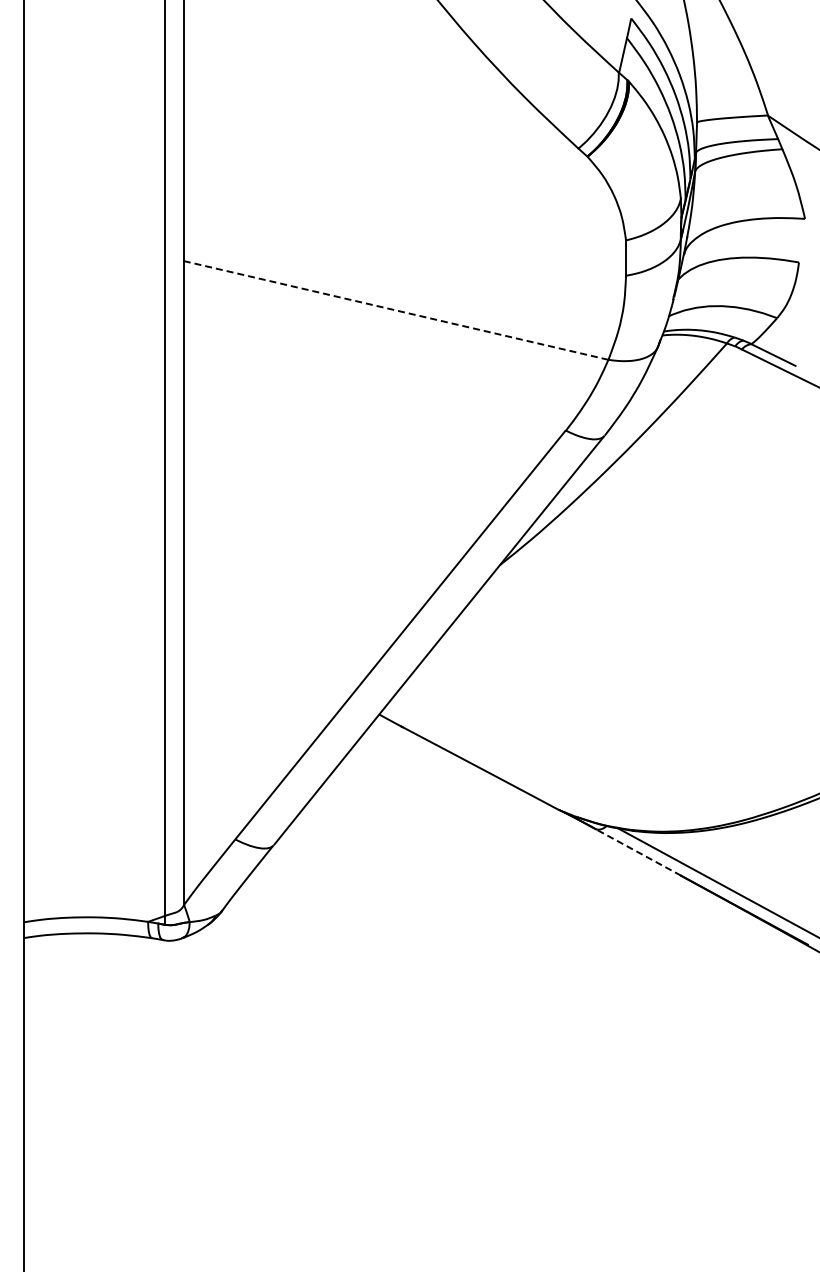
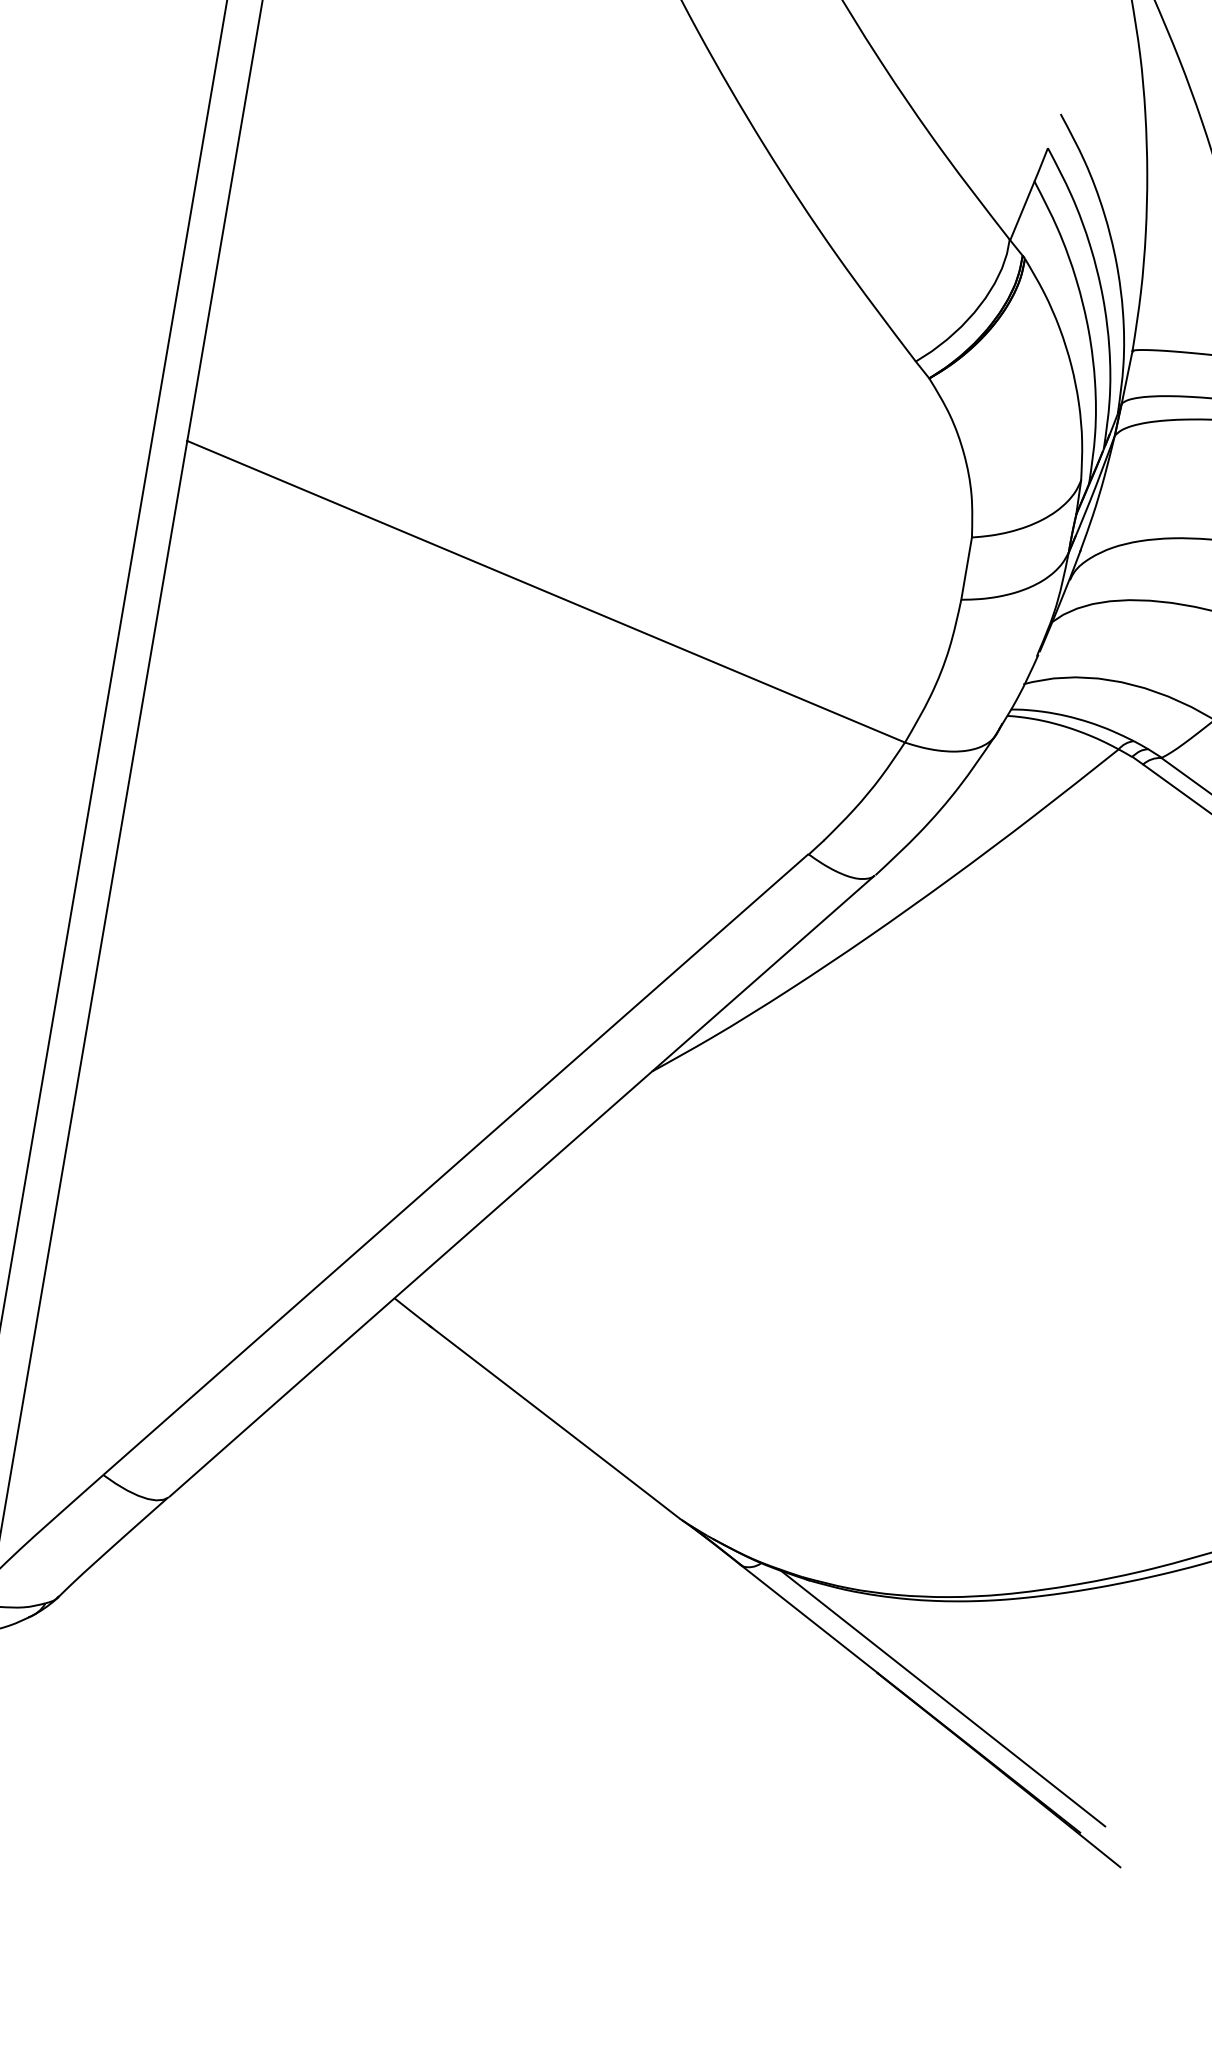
line: (396, 310) -> (546, 591), dashed -> solid
line: (638, 852) -> (809, 1619), dashed -> solid

